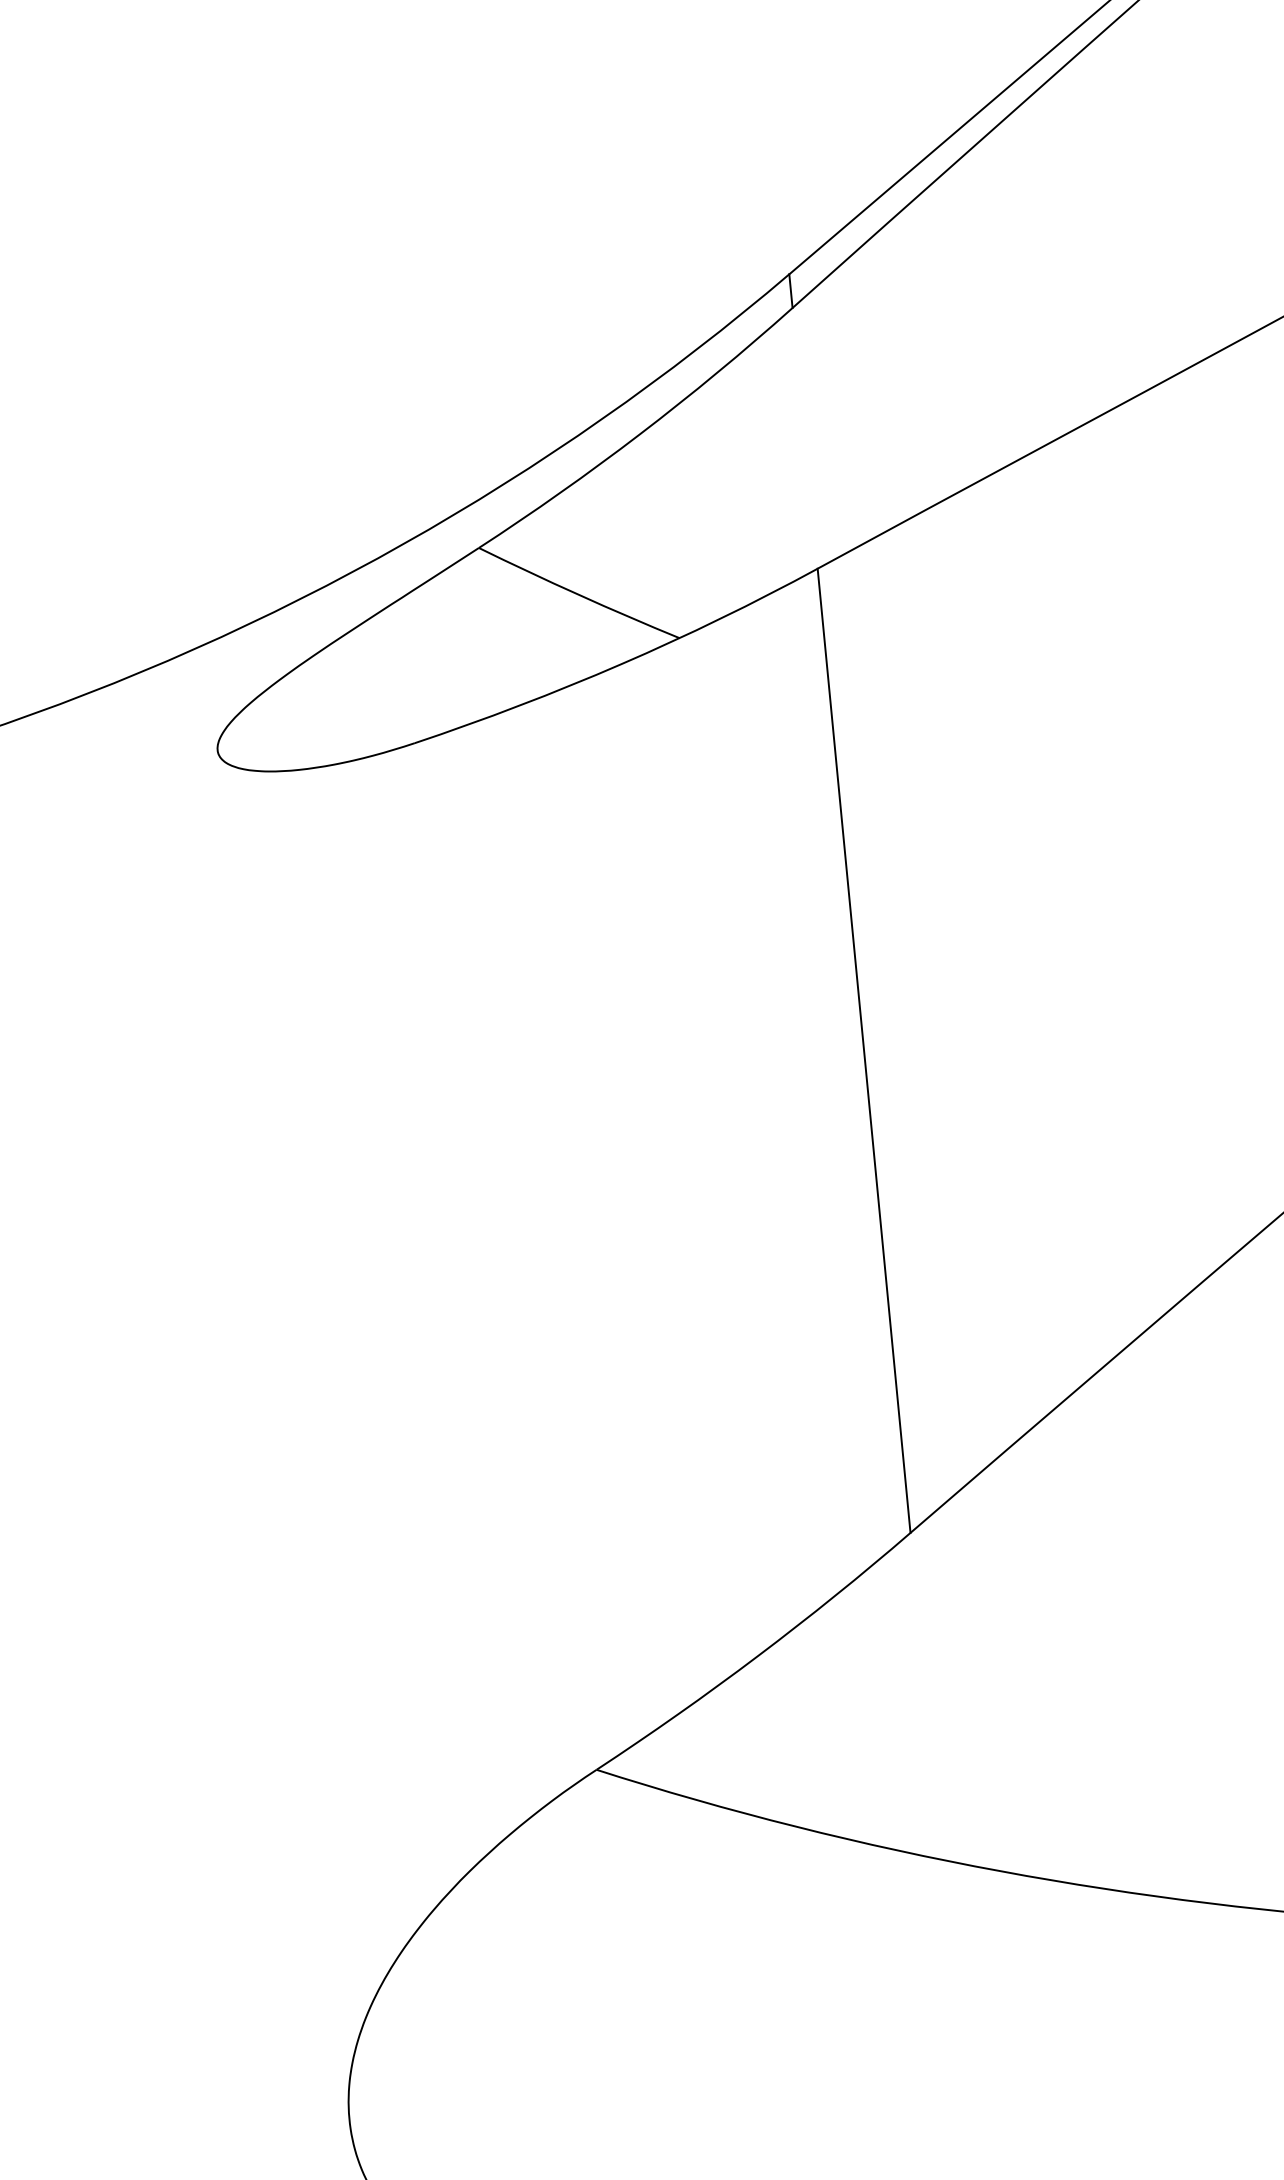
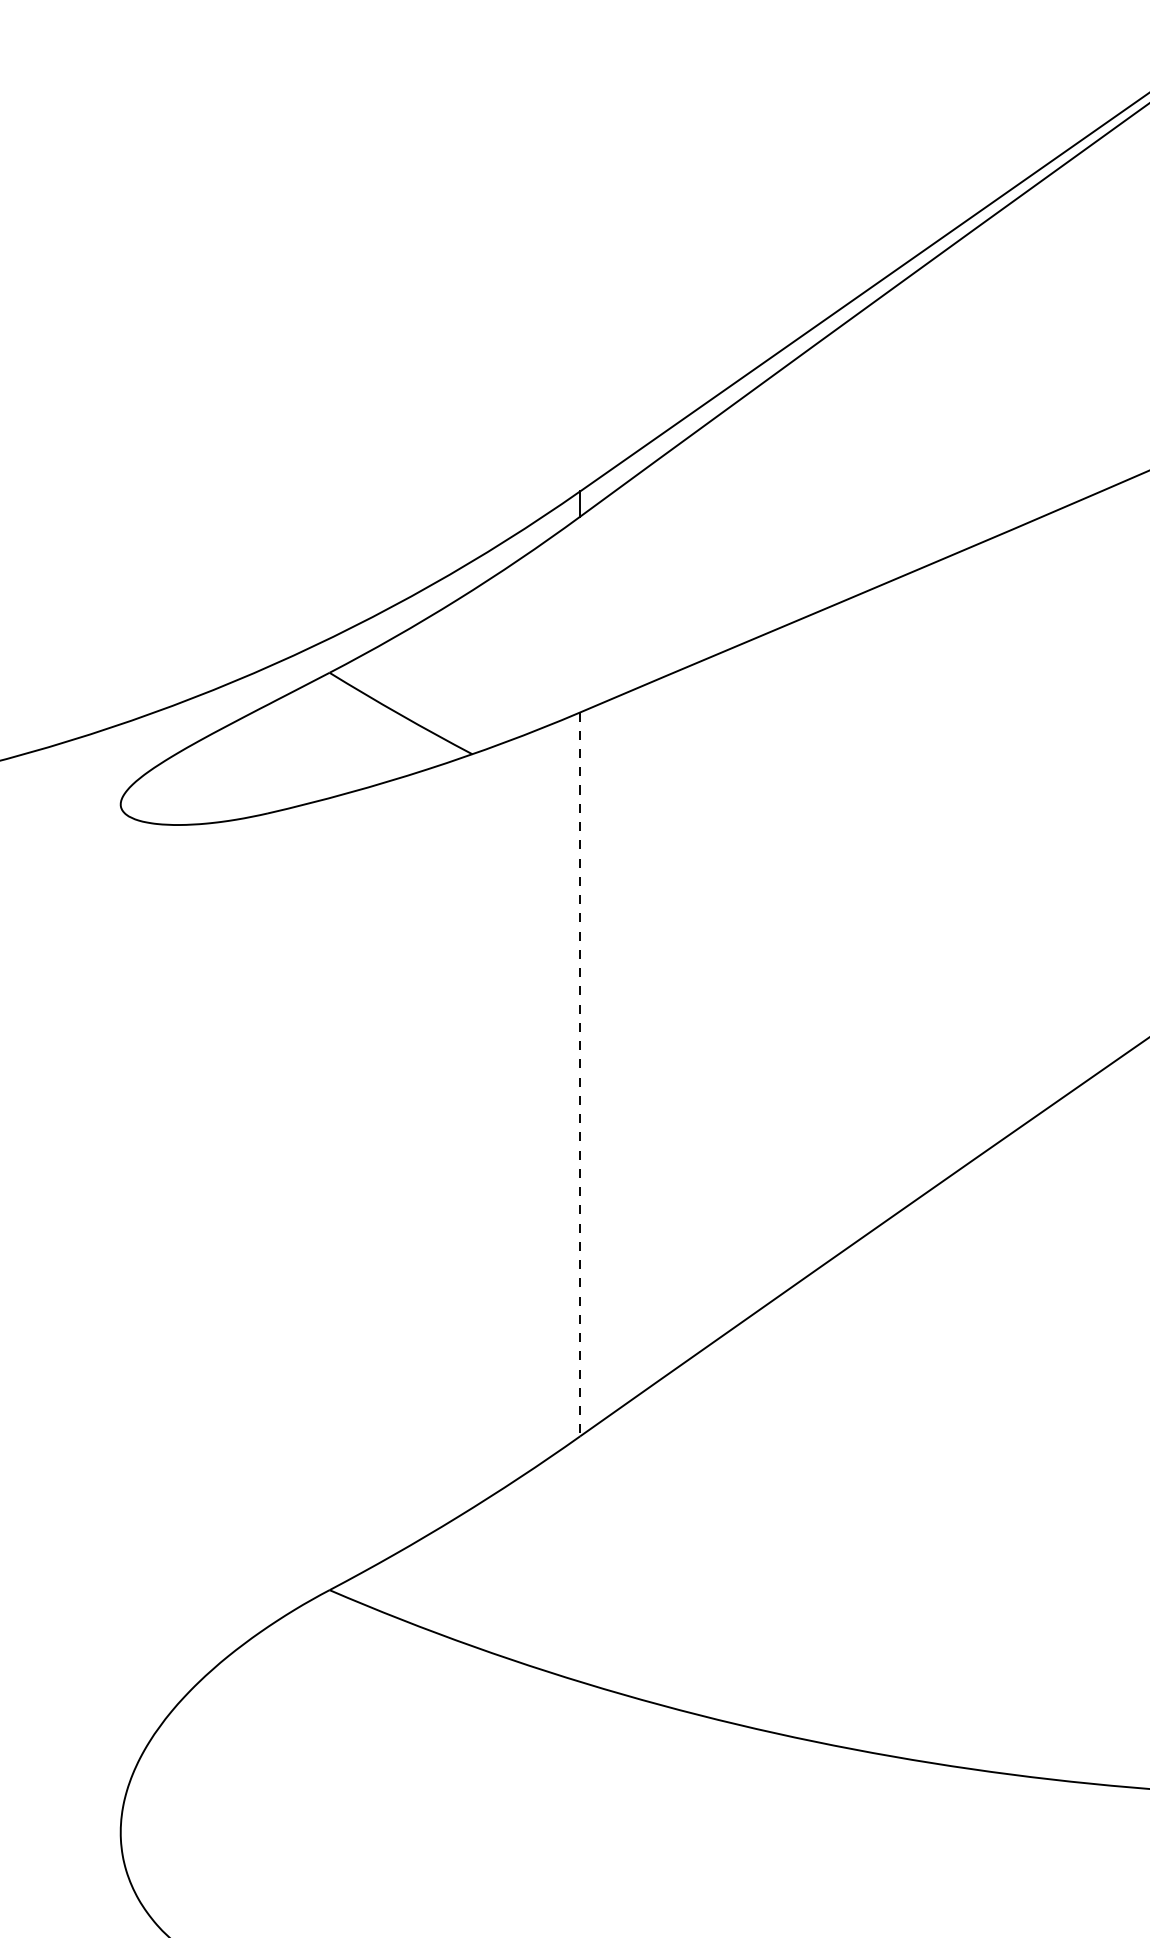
line: (864, 1050) -> (580, 1074), solid -> dashed

